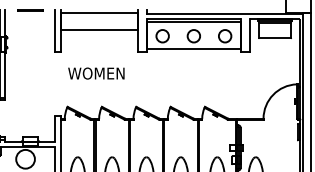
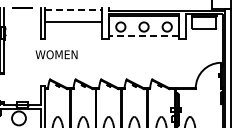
line: (98, 13) -> (73, 10), solid -> dashed
line: (194, 48) -> (144, 36), solid -> dashed
text: (96, 73) -> (56, 54), moved

